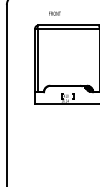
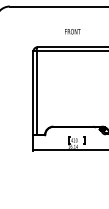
text: (54, 13) -> (72, 31), moved

